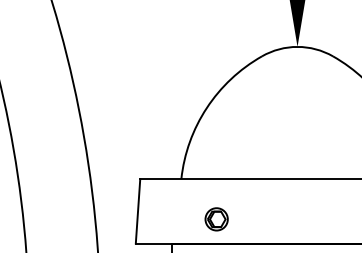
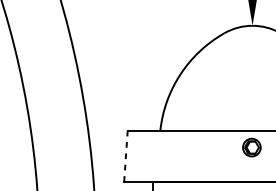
line: (138, 211) -> (126, 156), solid -> dashed
part: (216, 219) -> (251, 147), moved

